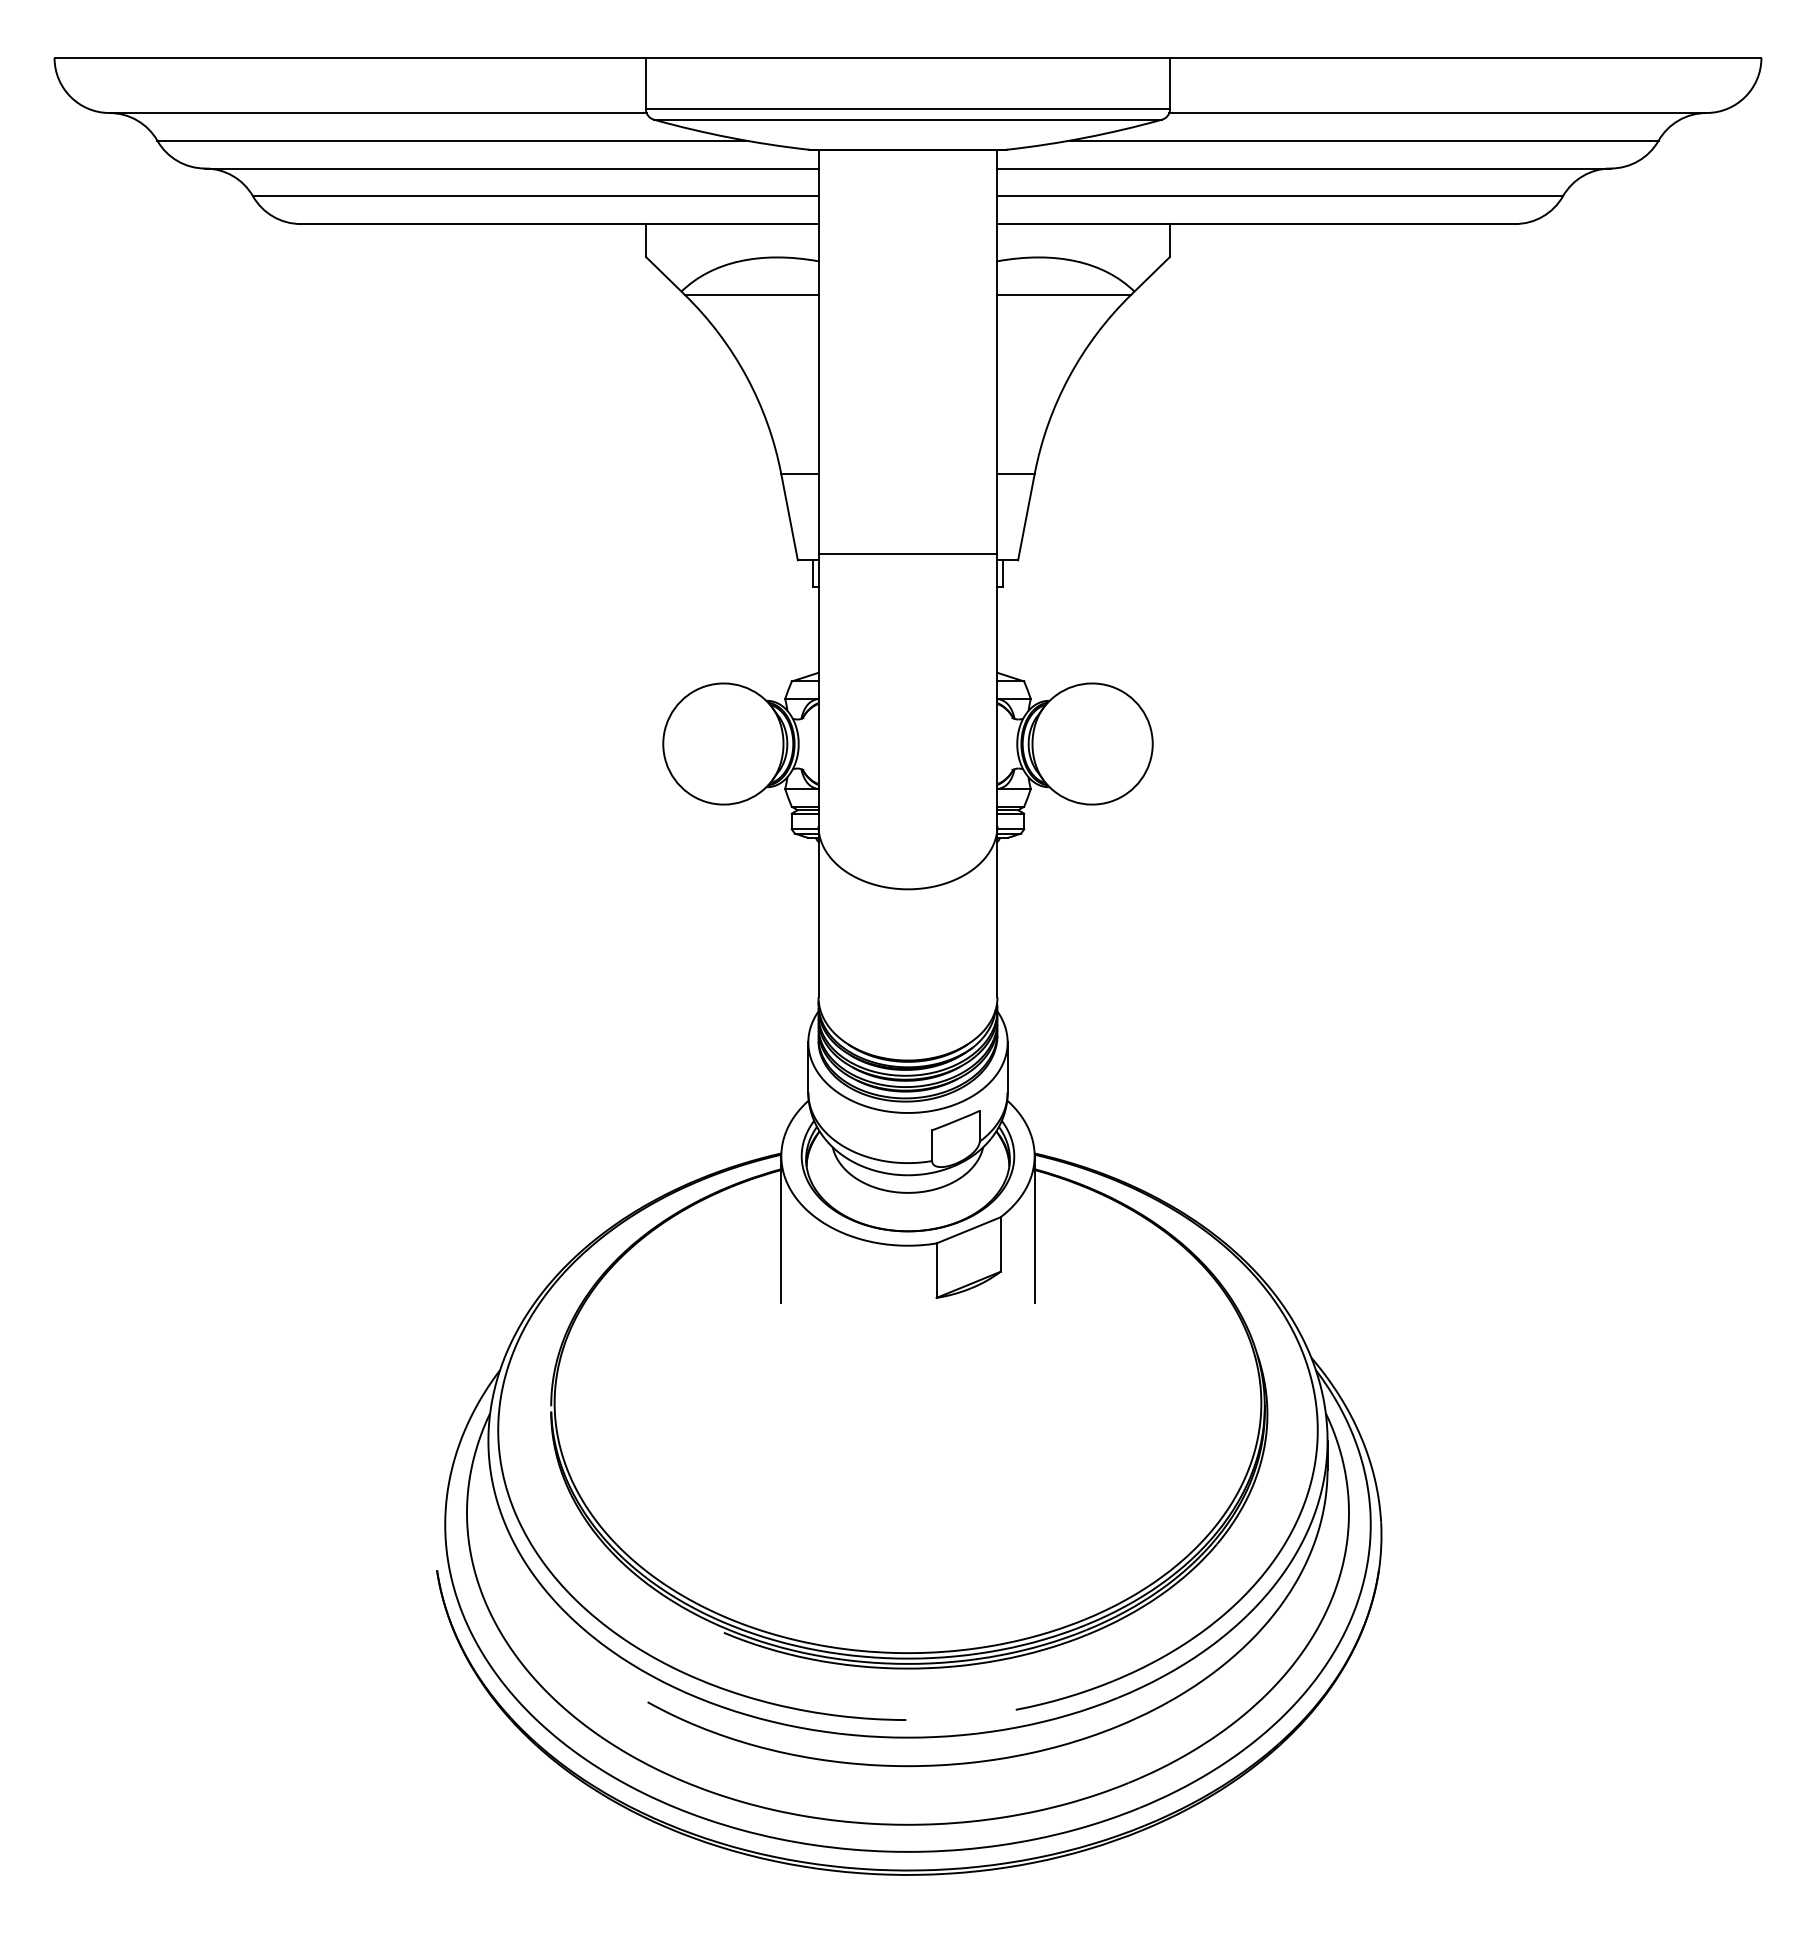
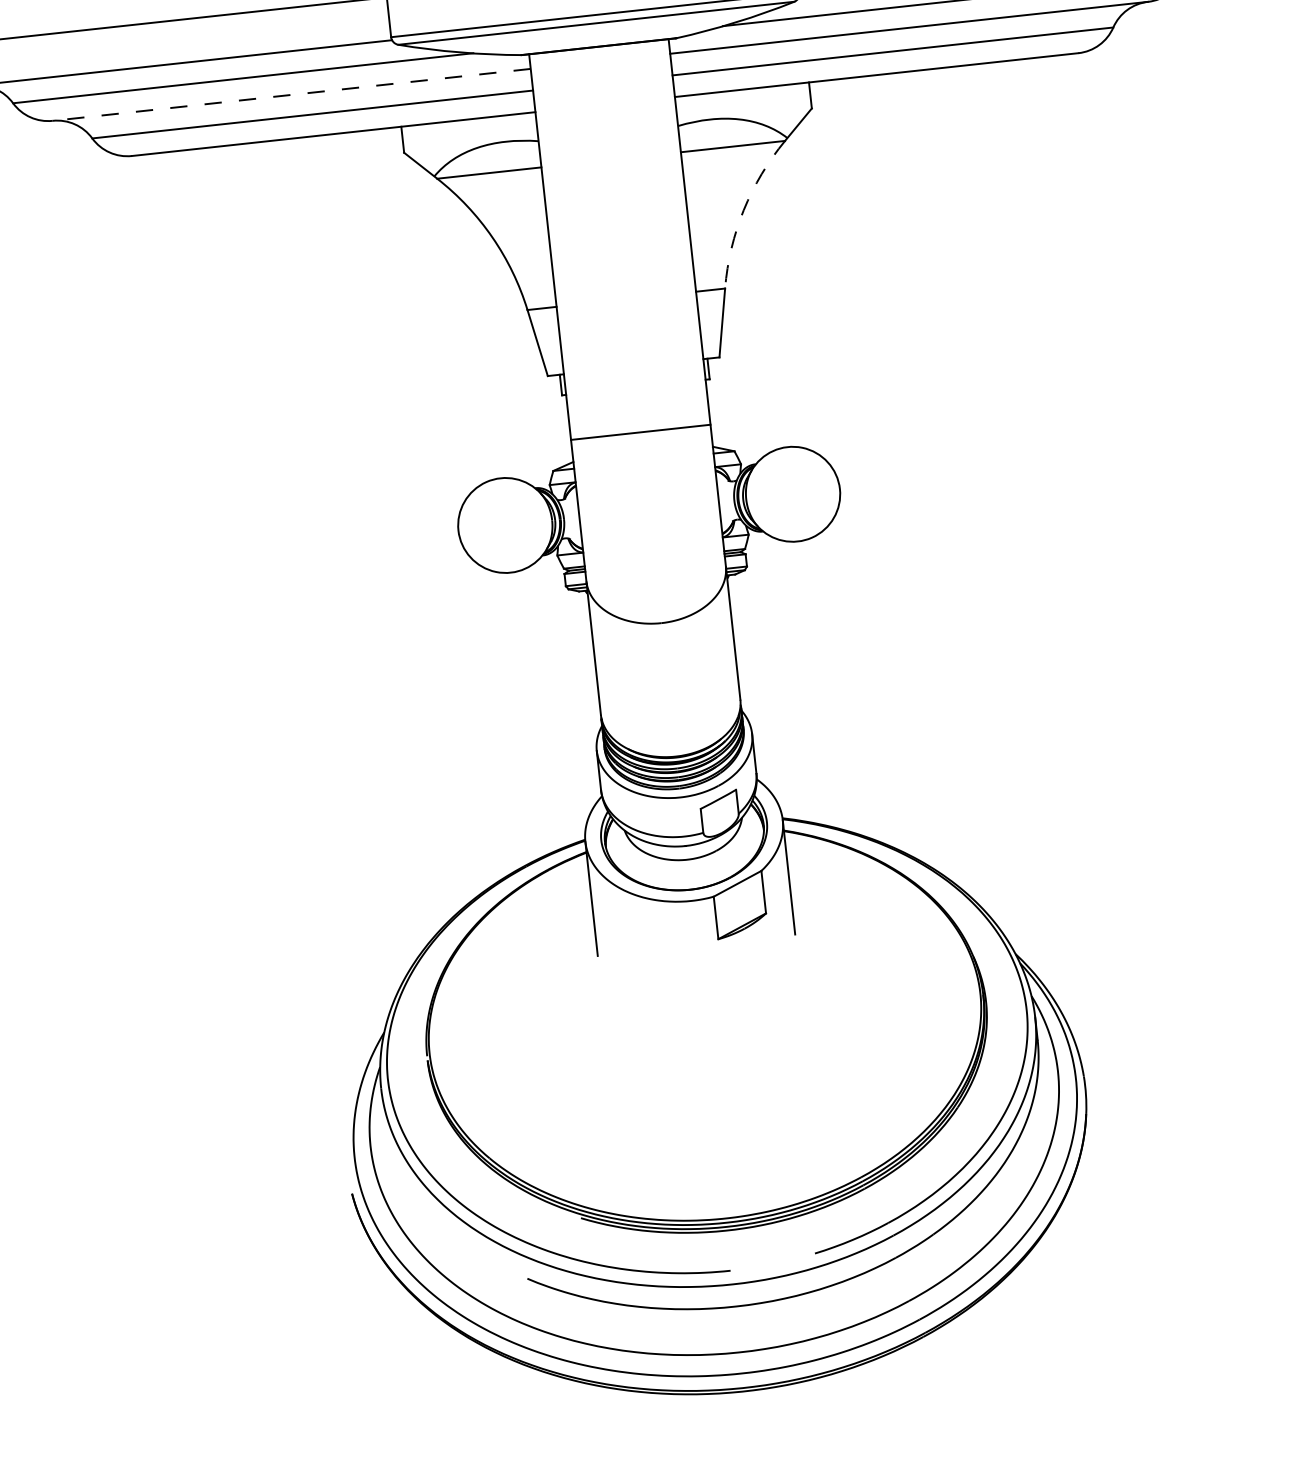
line: (511, 168) -> (291, 94), solid -> dashed
arc: (1069, 377) -> (744, 210), solid -> dashed
line: (907, 553) -> (640, 432), moved

